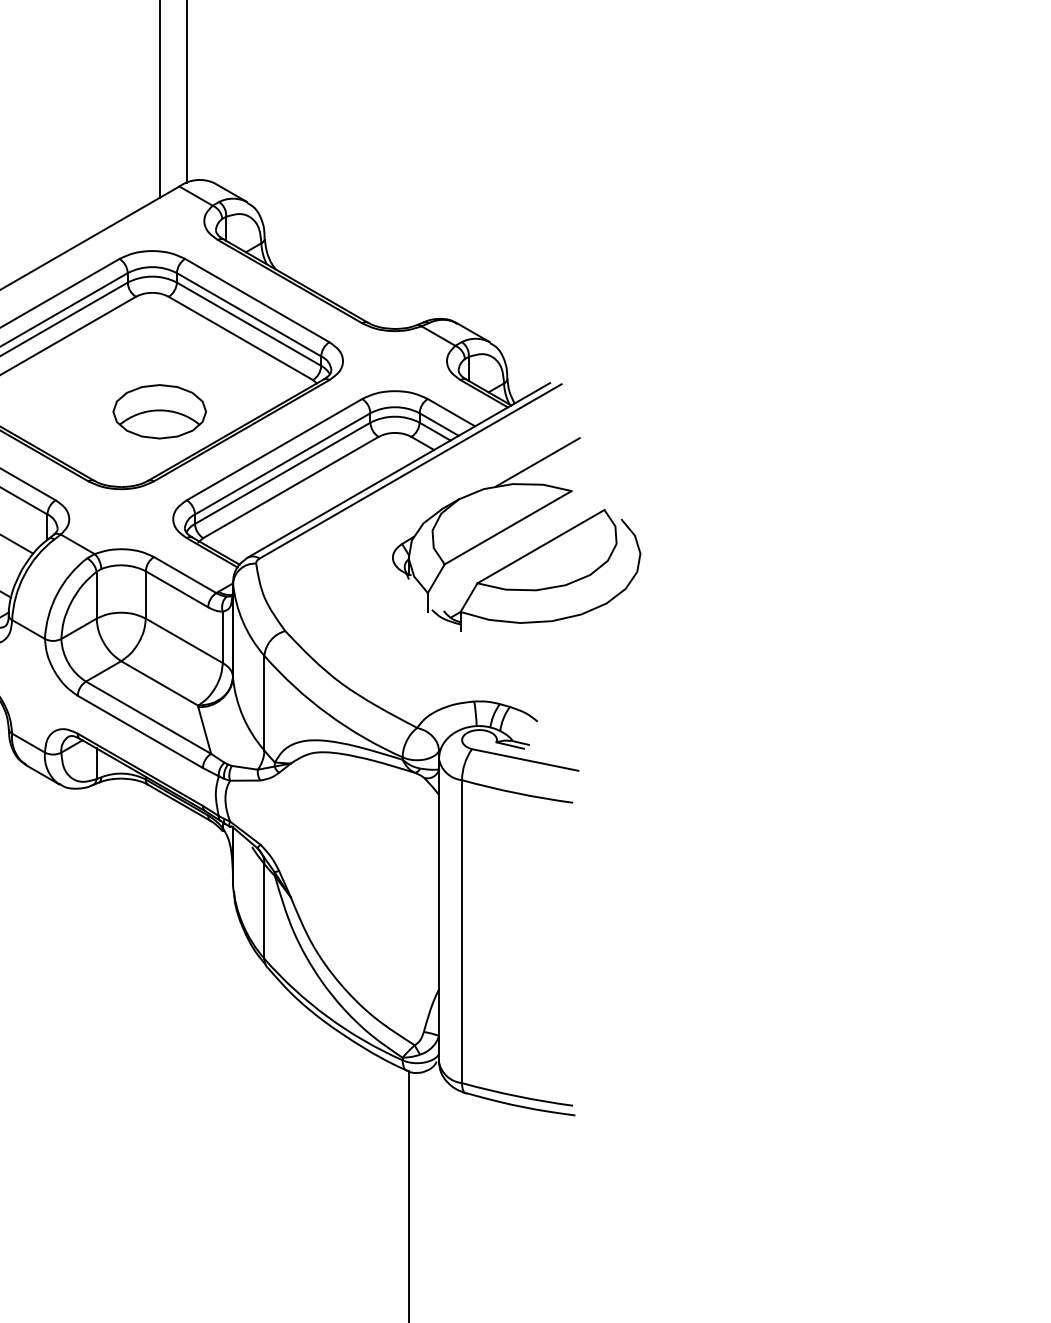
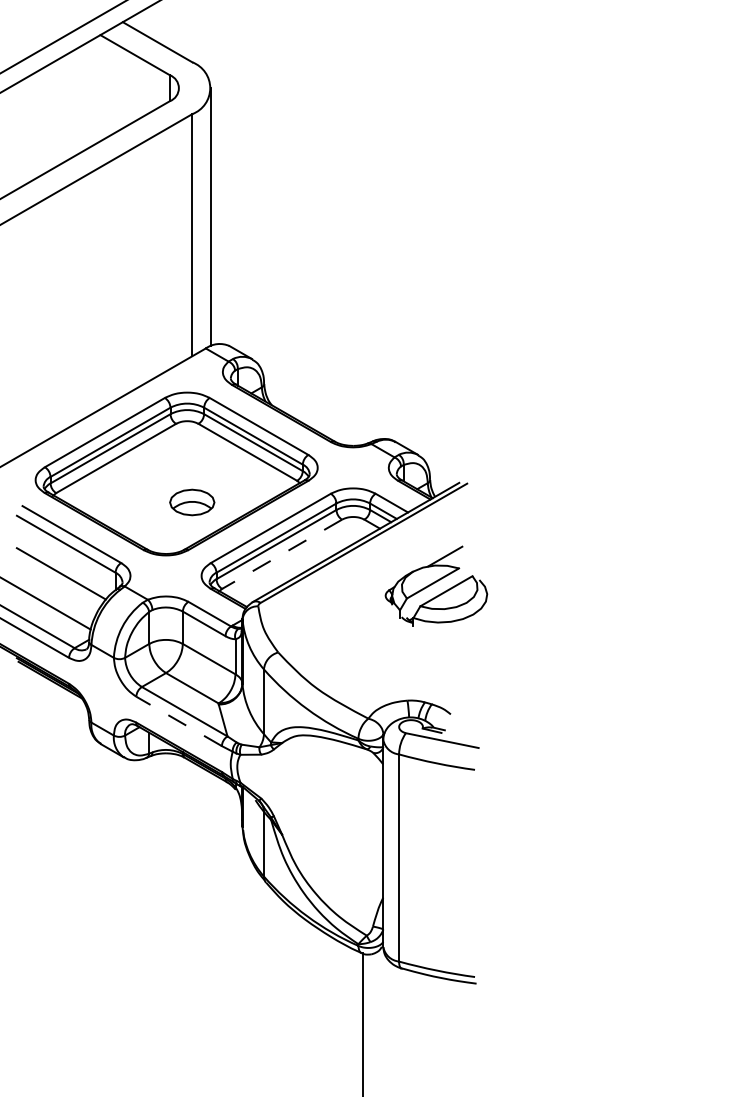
part: (158, 411) -> (191, 502), size x0.7
line: (290, 487) -> (281, 554), solid -> dashed
part: (516, 533) -> (436, 585), size x0.6
line: (139, 732) -> (178, 721), solid -> dashed

